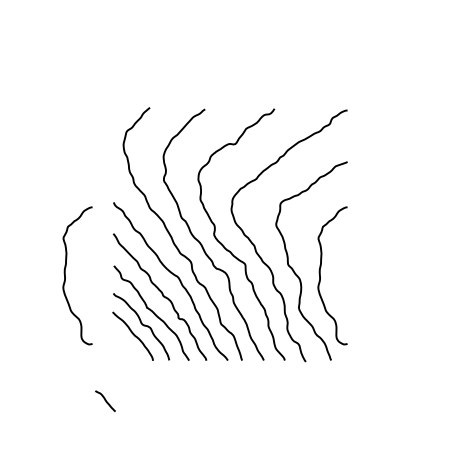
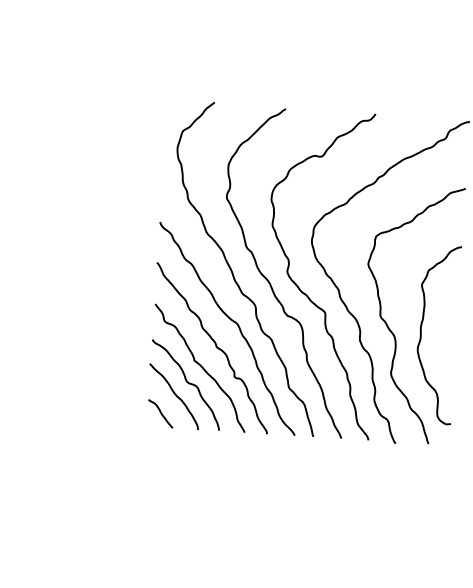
curve: (65, 275) -> (91, 312), removed
curve: (105, 400) -> (160, 412), moved

